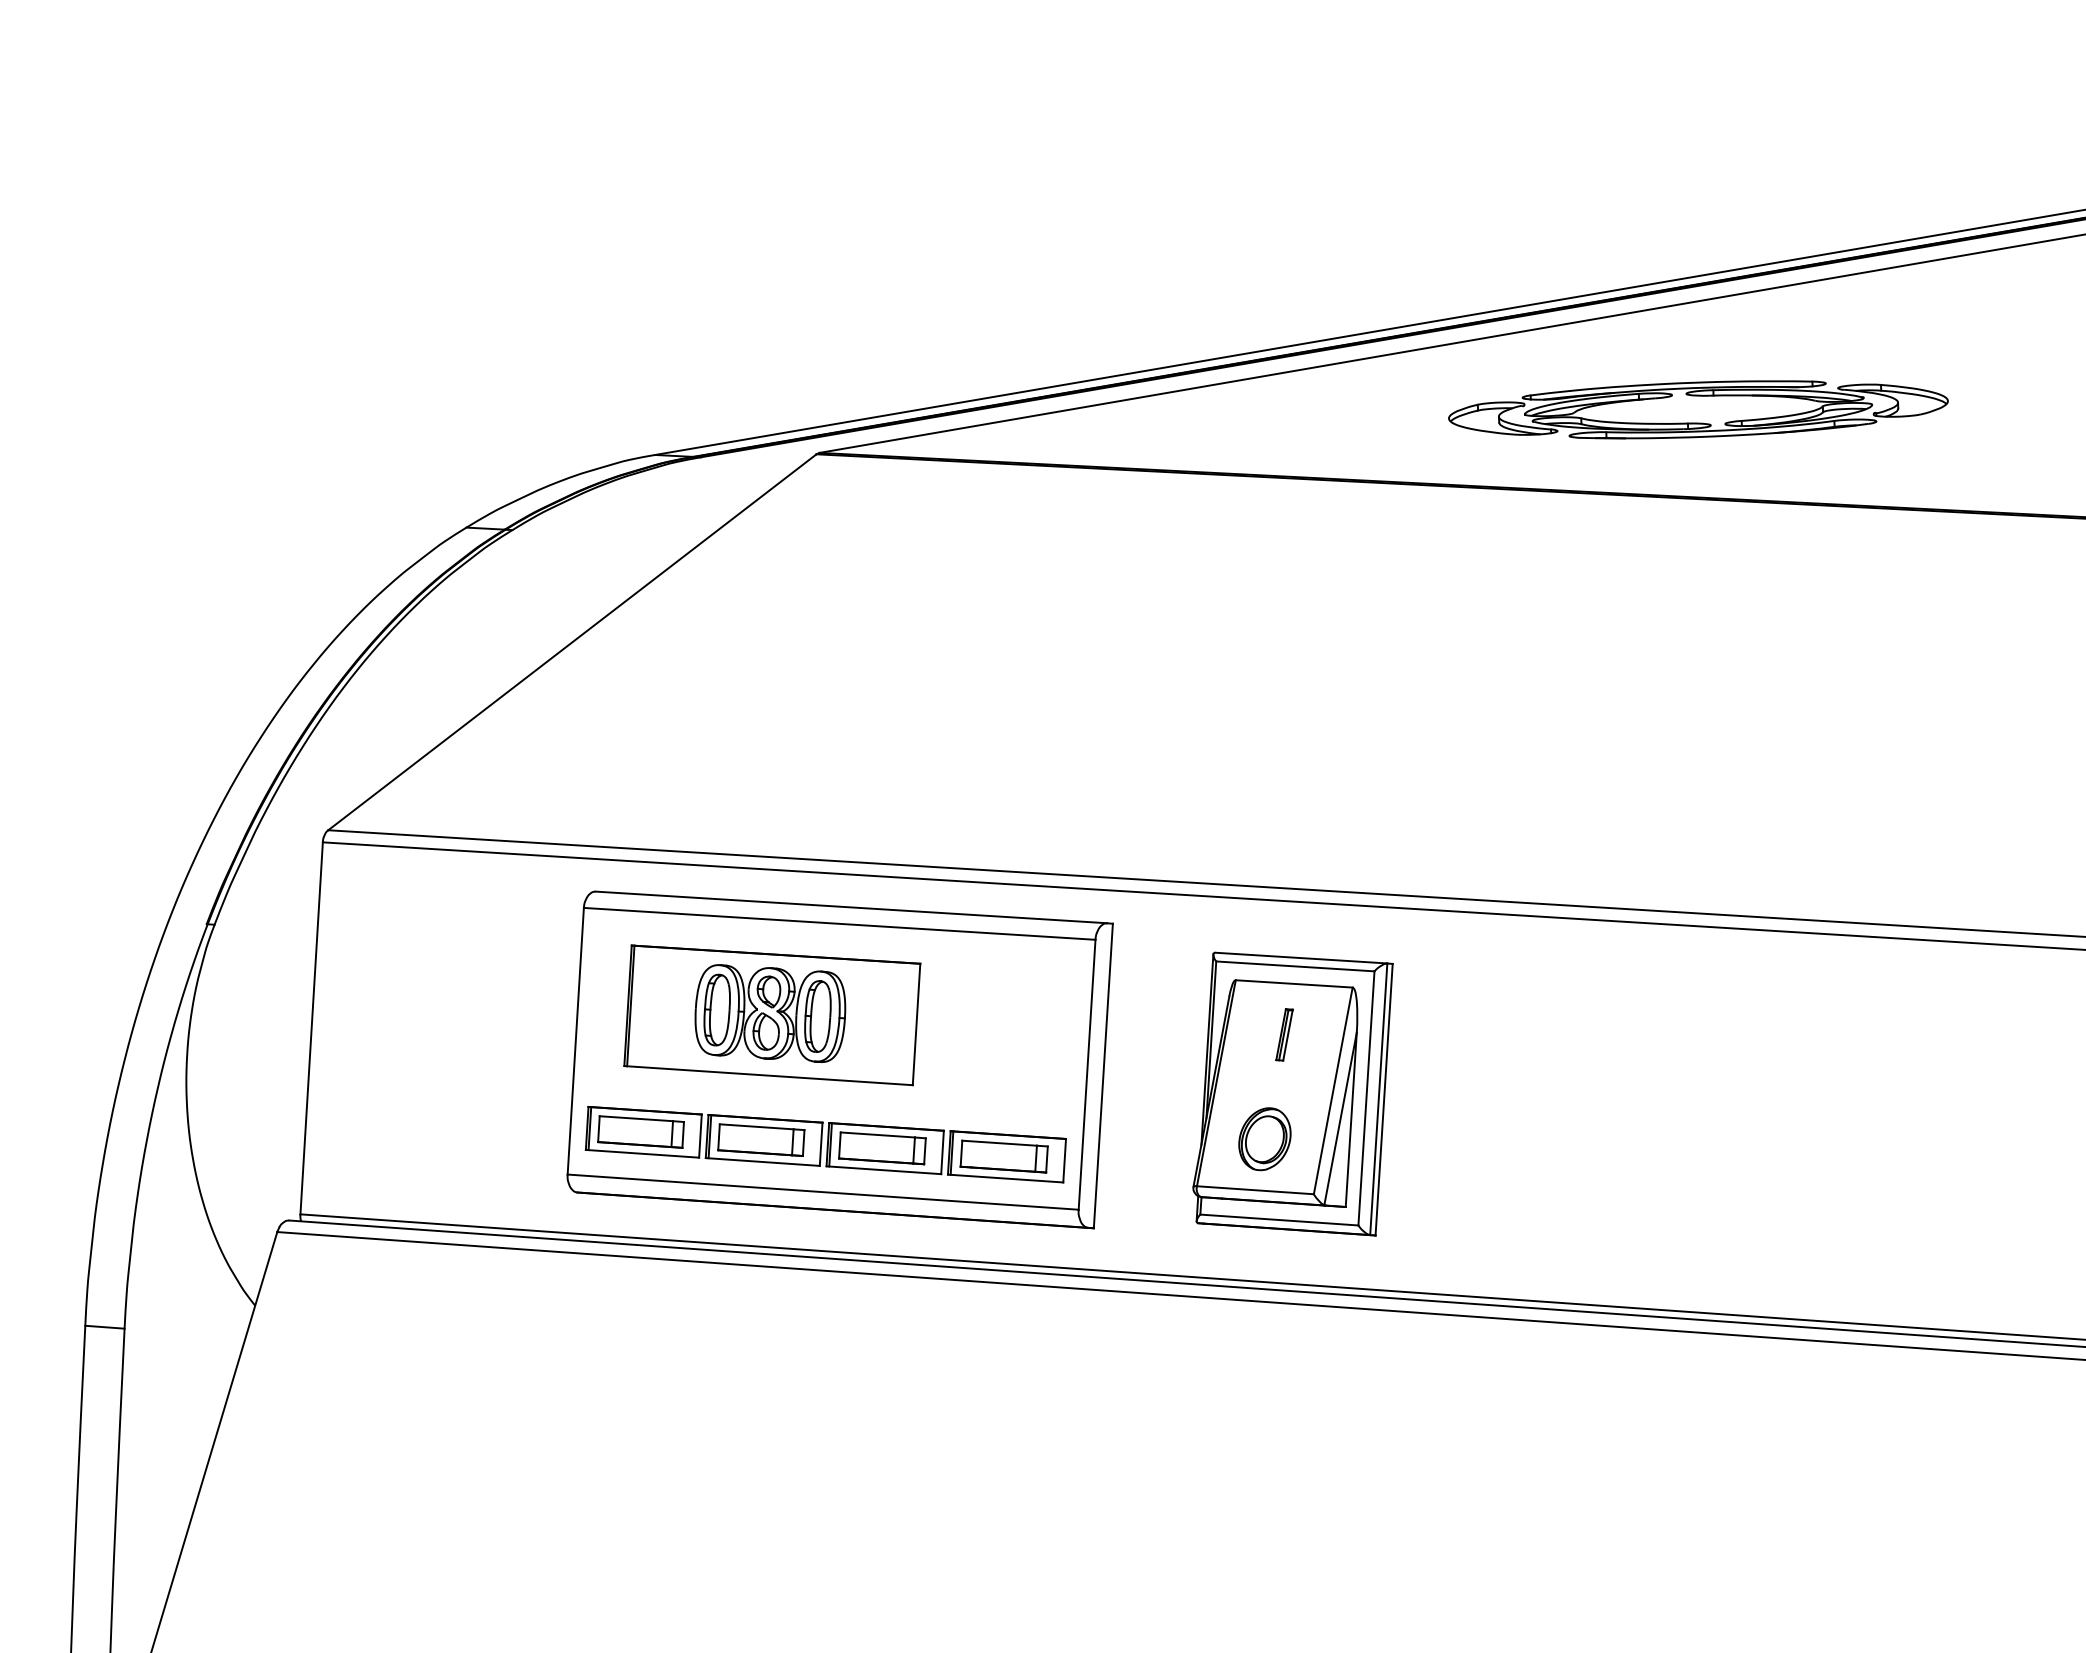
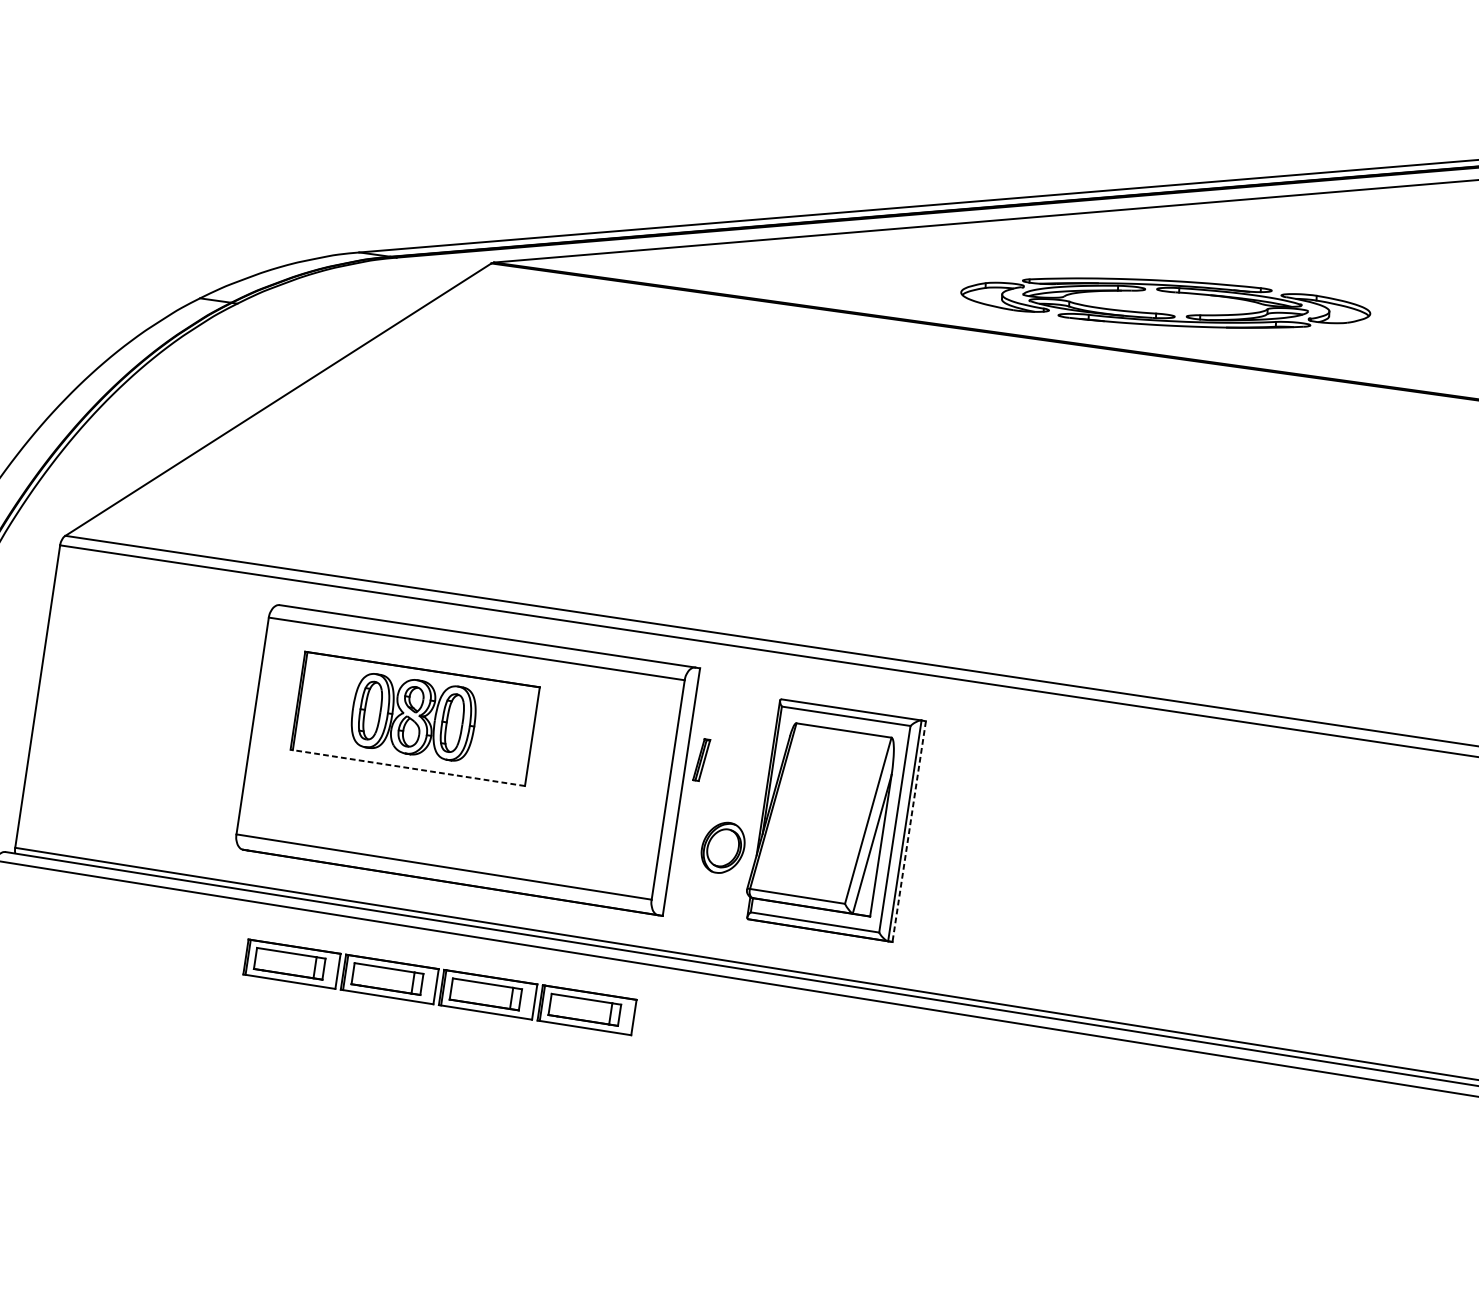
part: (1698, 409) -> (1165, 302), moved
part: (1284, 1034) -> (701, 759), moved
line: (768, 1075) -> (407, 767), solid -> dashed
line: (1384, 1100) -> (909, 832), solid -> dashed
part: (1264, 1139) -> (722, 848), moved
part: (825, 1144) -> (439, 987), moved

